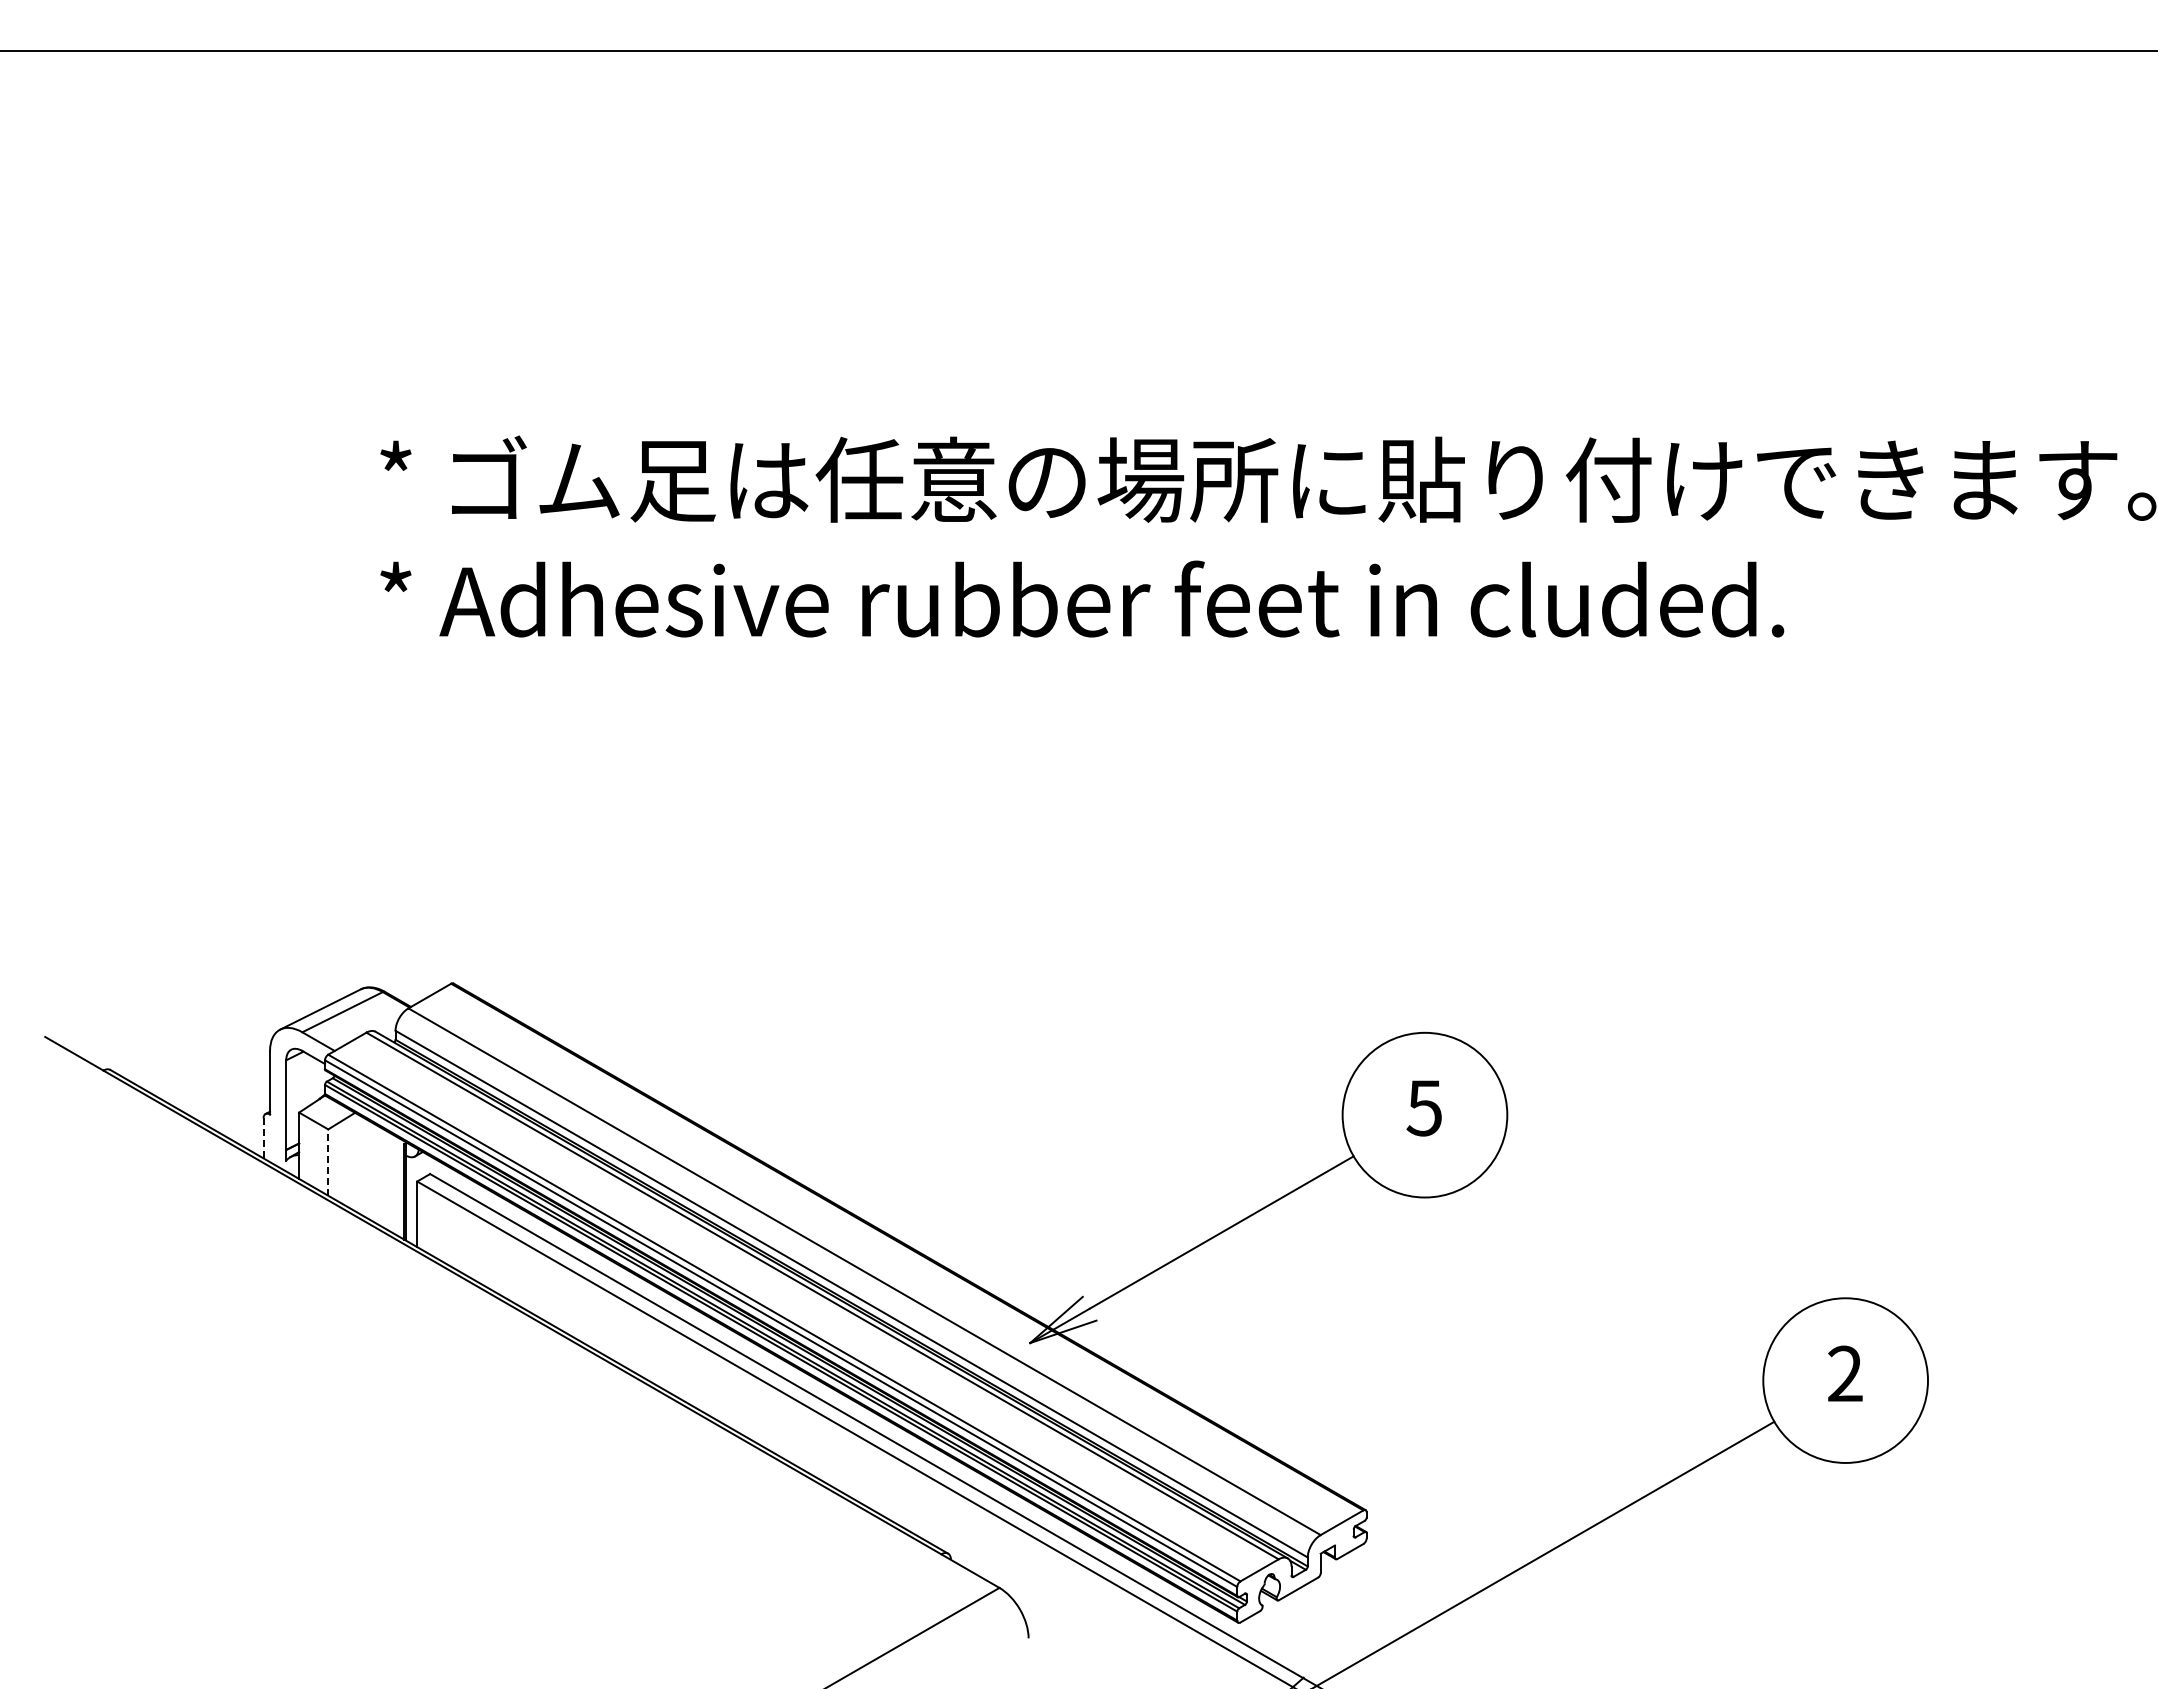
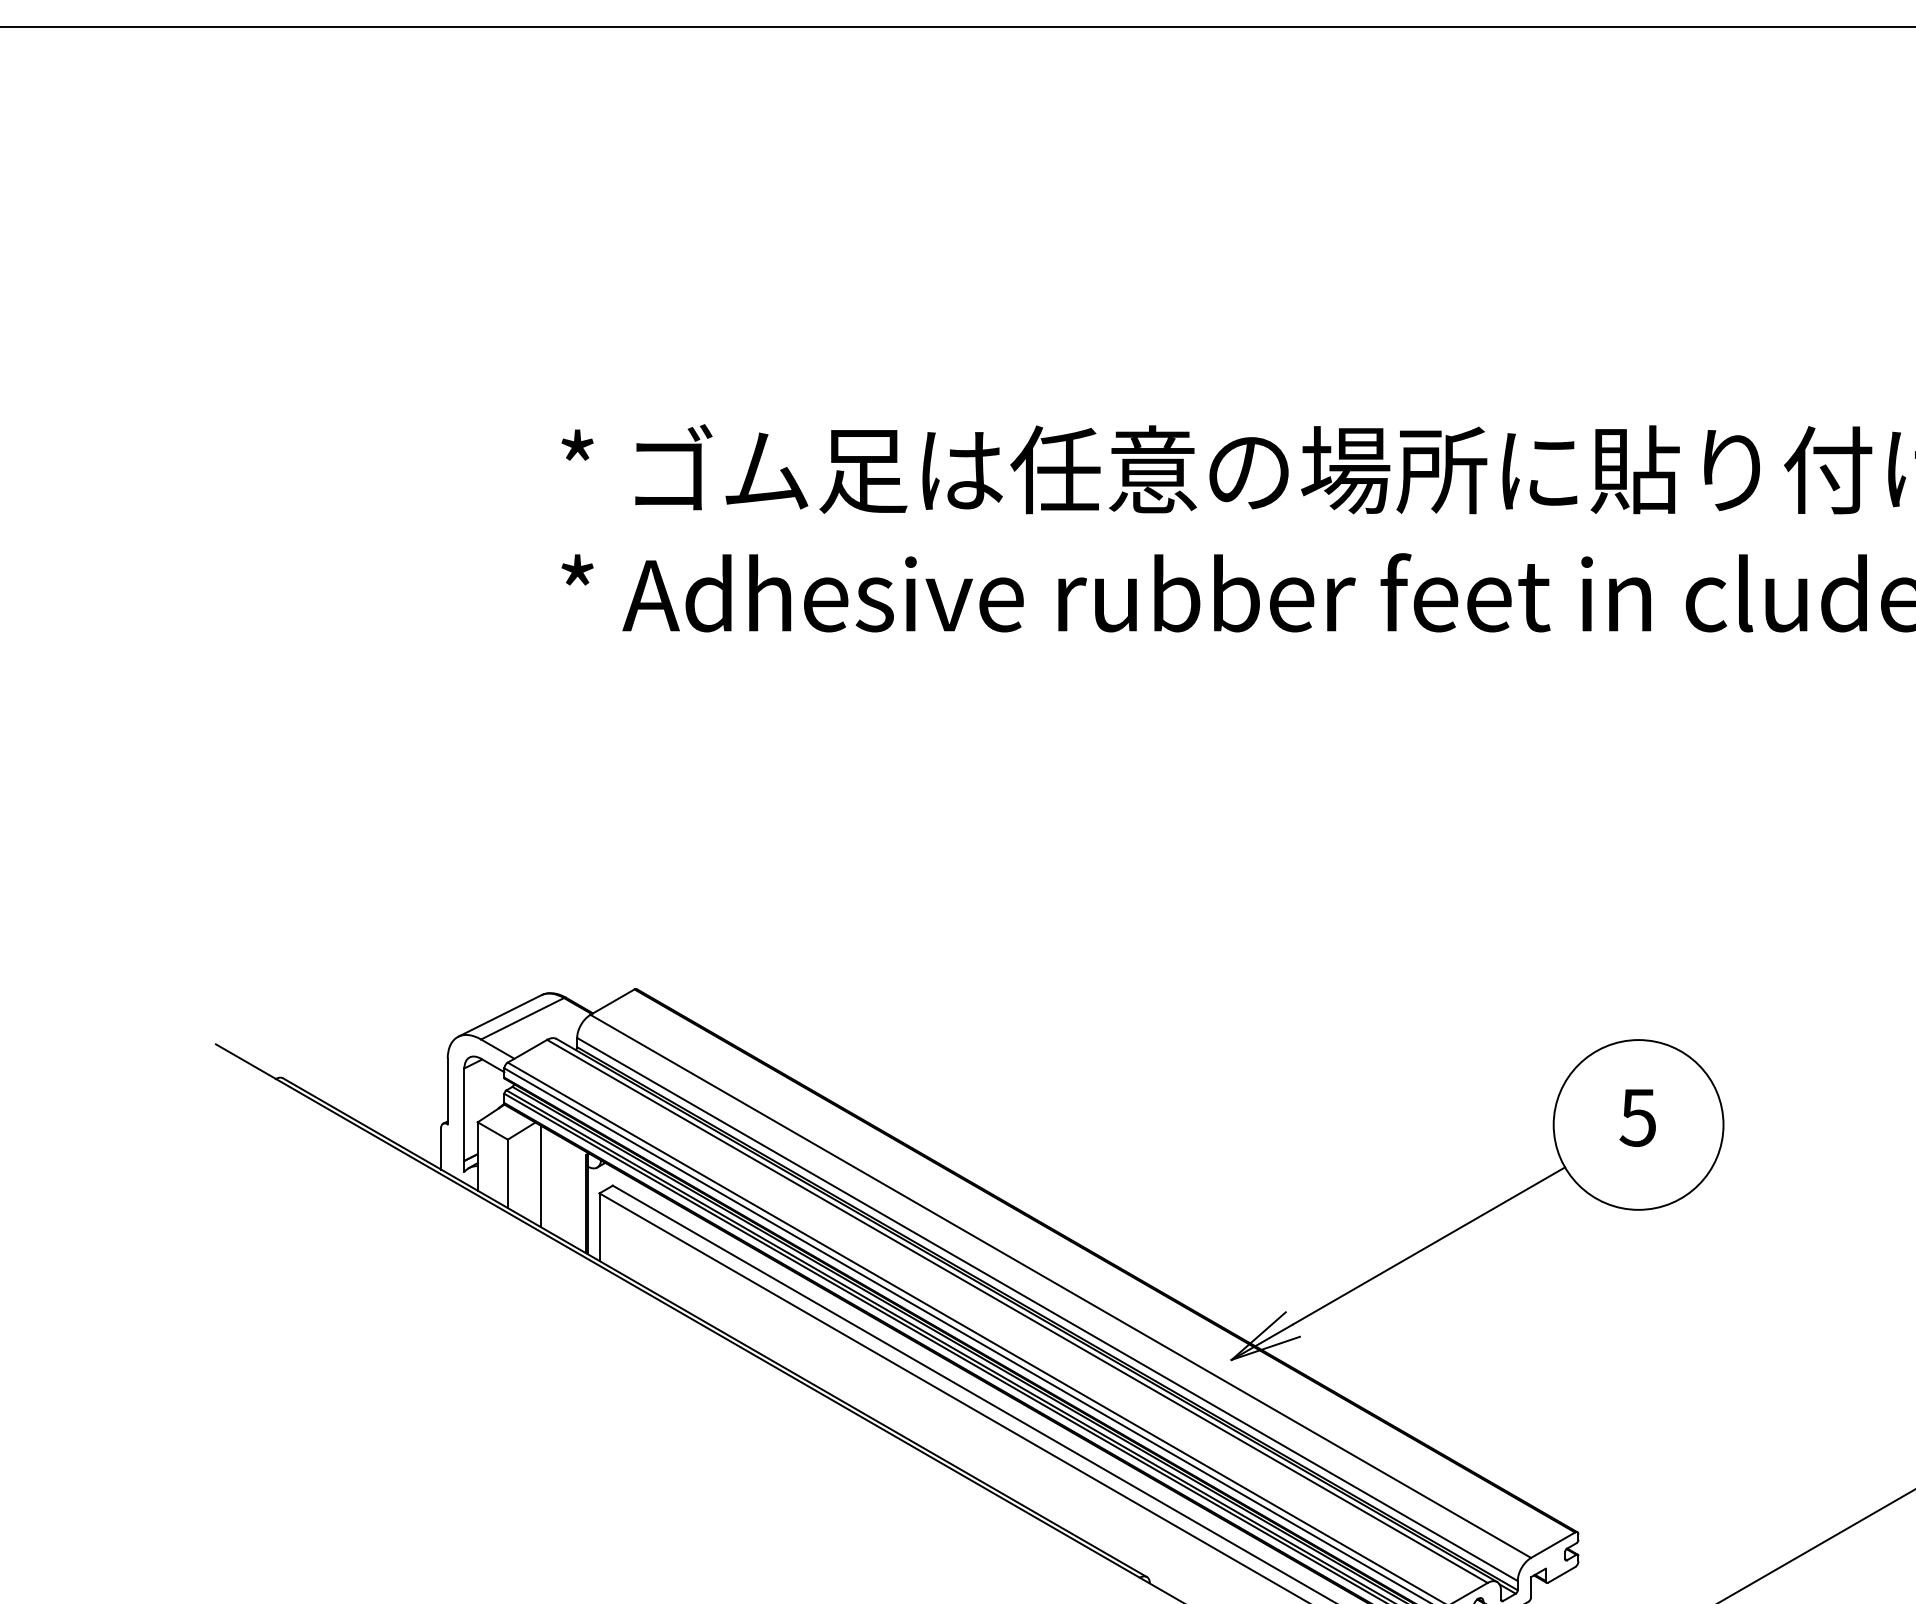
line: (263, 1138) -> (441, 1149), dashed -> solid
line: (328, 1162) -> (508, 1173), dashed -> solid
line: (360, 1165) -> (541, 1176), added

